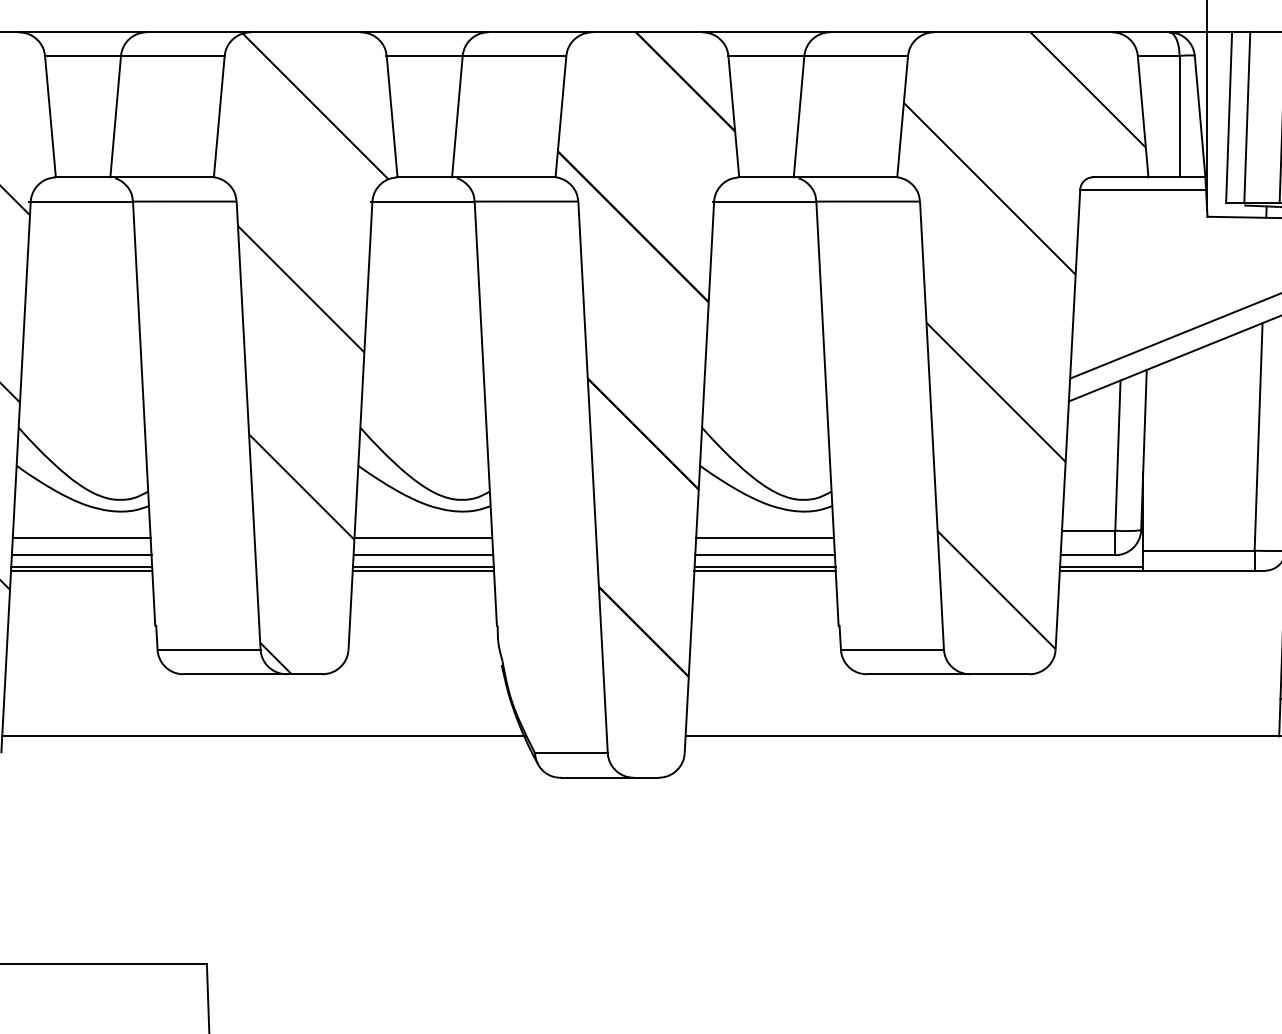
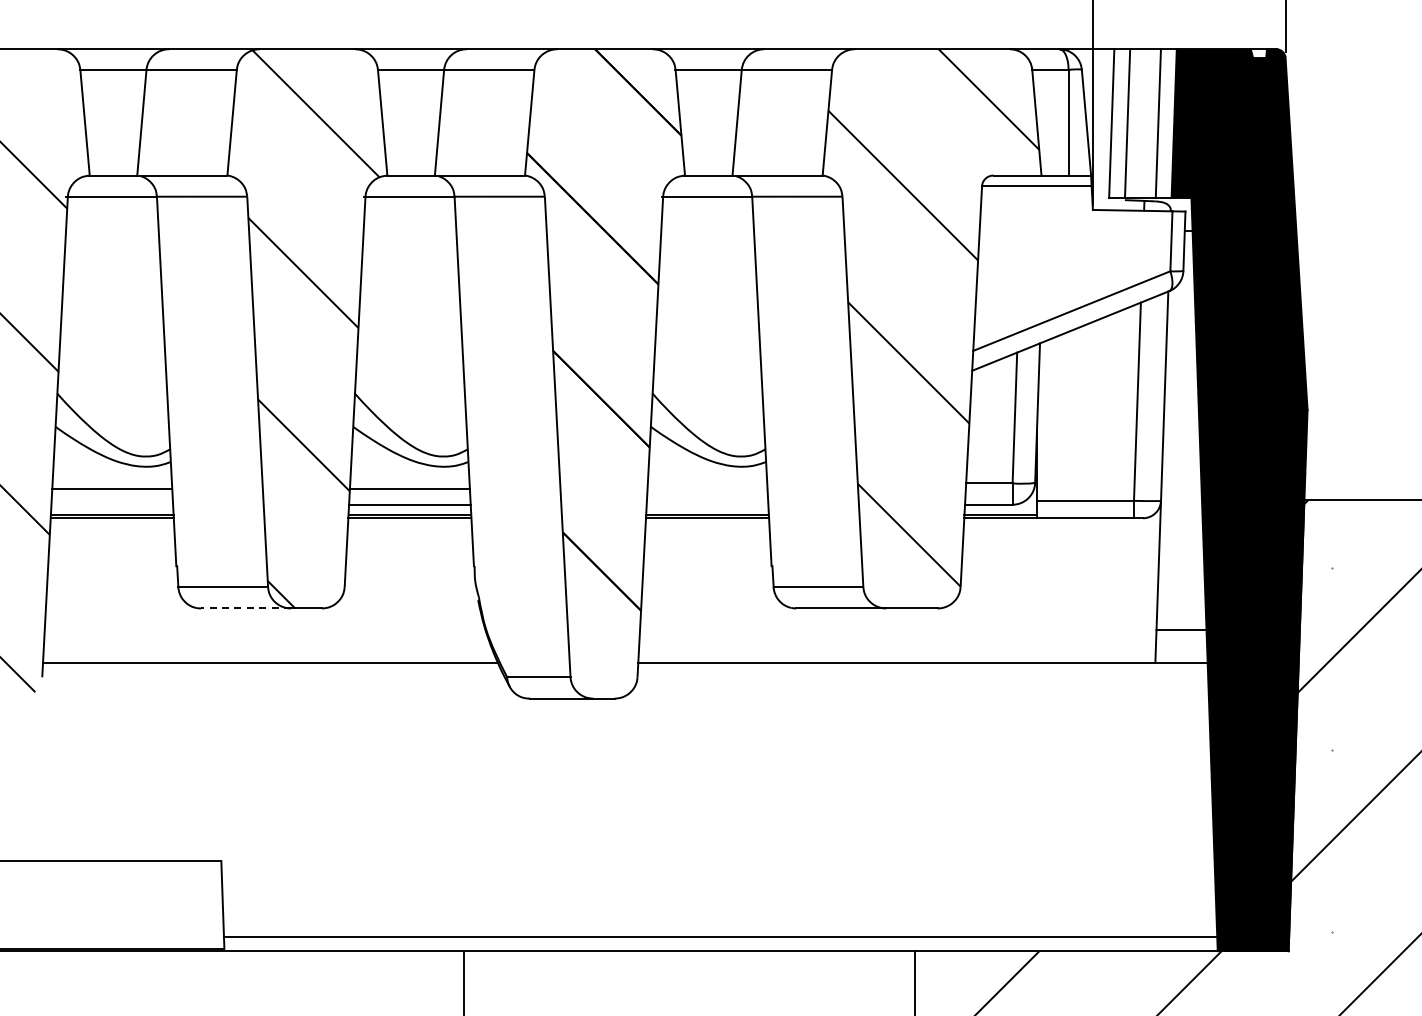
line: (765, 537) -> (707, 489), removed
line: (81, 554) -> (112, 504), removed
line: (765, 554) -> (707, 504), removed
line: (235, 674) -> (246, 608), solid -> dashed

